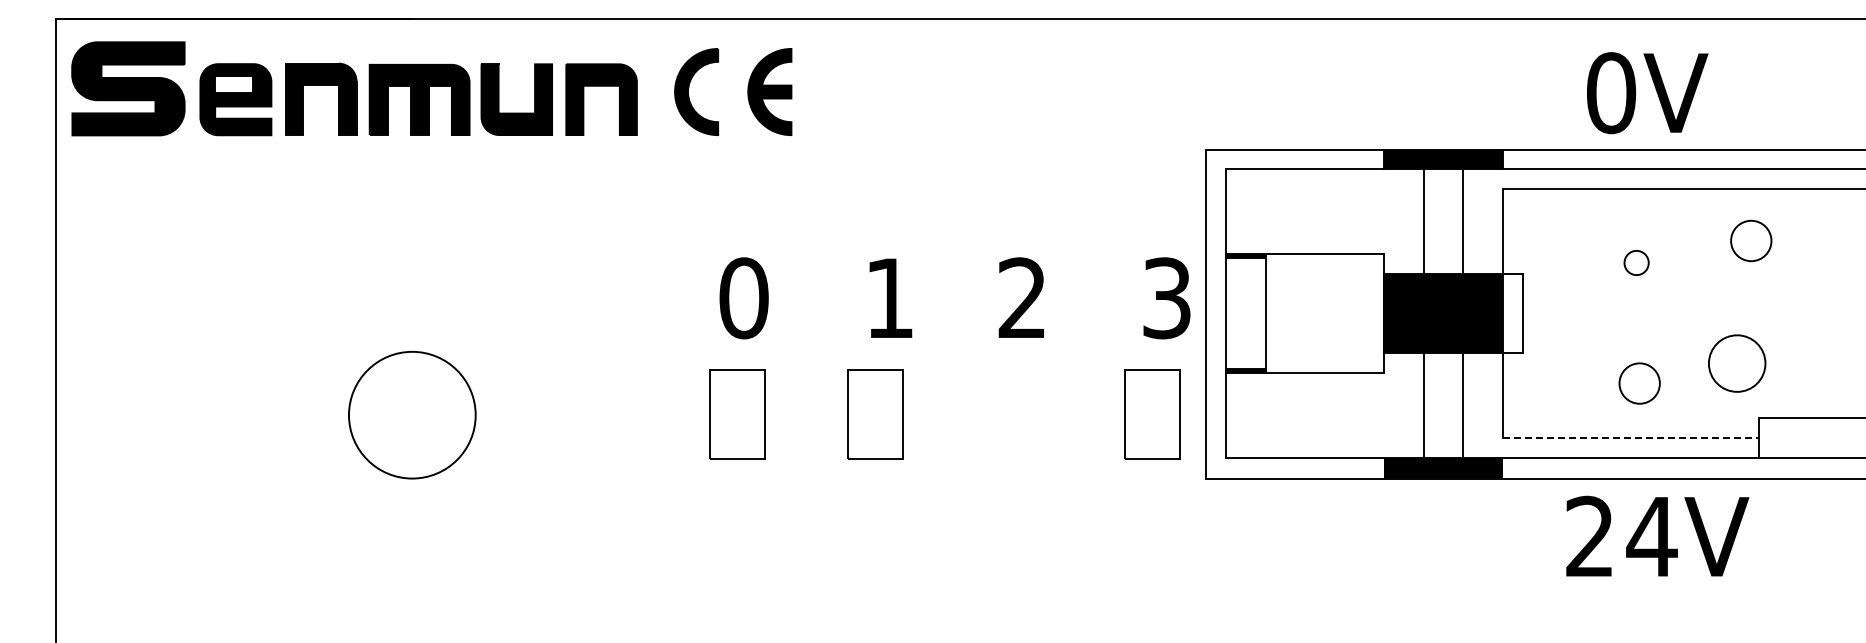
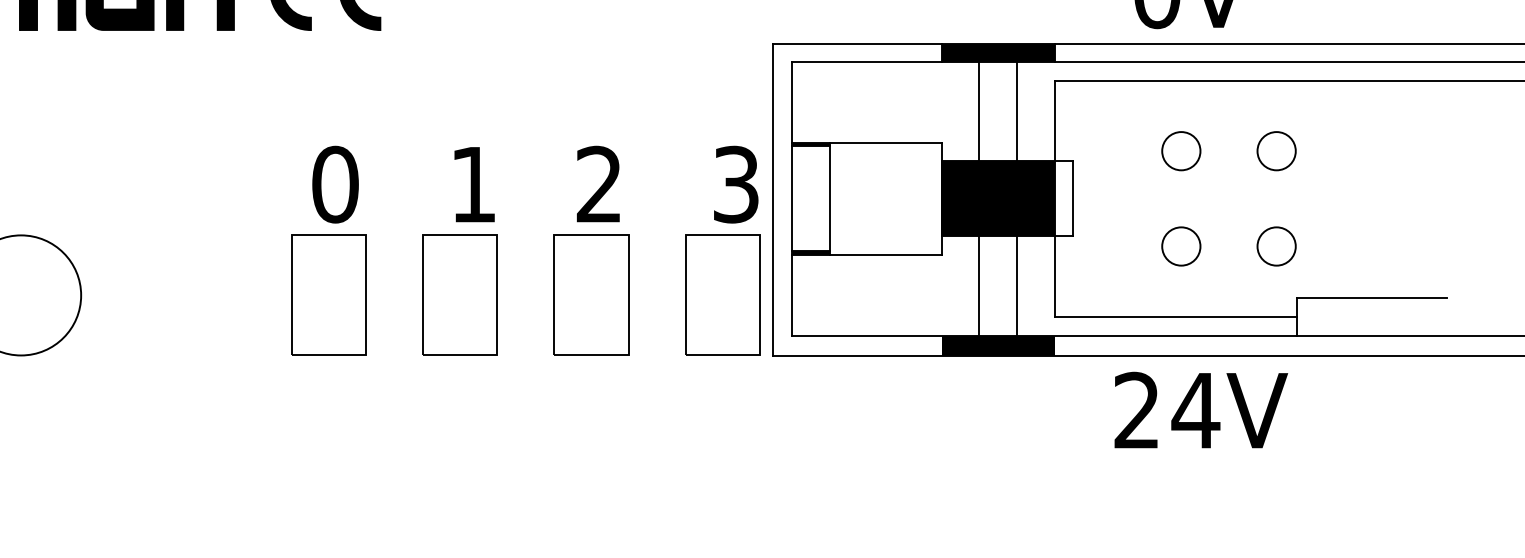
circle: (1751, 240) -> (1276, 150), moved
circle: (1636, 262) -> (1181, 150), size x1.67
circle: (1737, 363) -> (1276, 246), size x0.71
circle: (1639, 383) -> (1181, 246), moved
part: (736, 414) -> (328, 294), size x1.43
part: (875, 414) -> (460, 294), size x1.43
part: (1013, 414) -> (590, 294), added
part: (1152, 414) -> (722, 294), size x1.43
line: (1630, 438) -> (1175, 317), dashed -> solid

